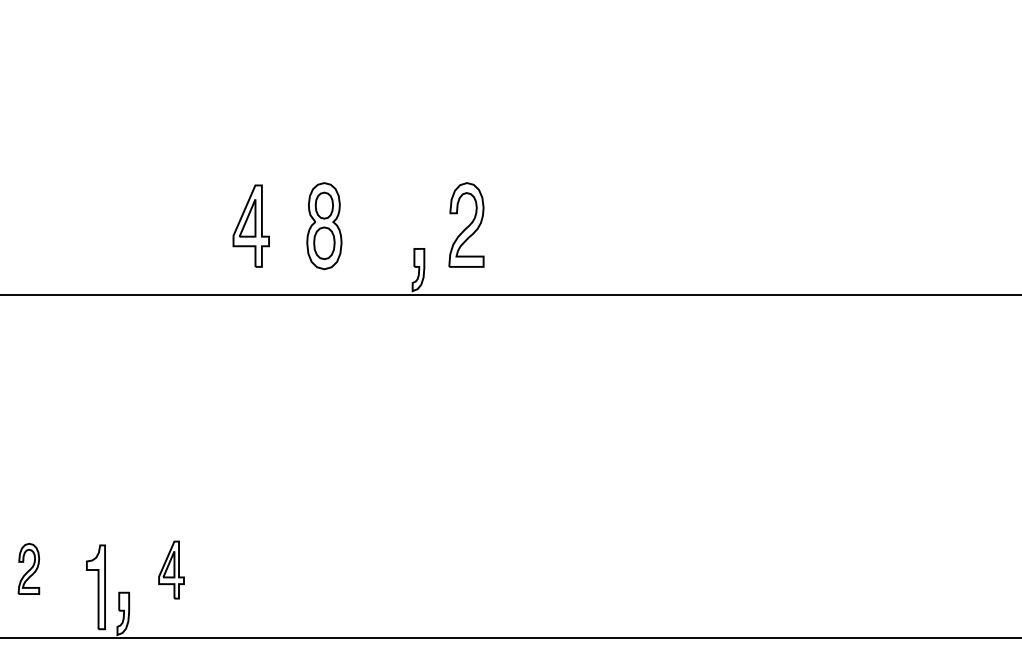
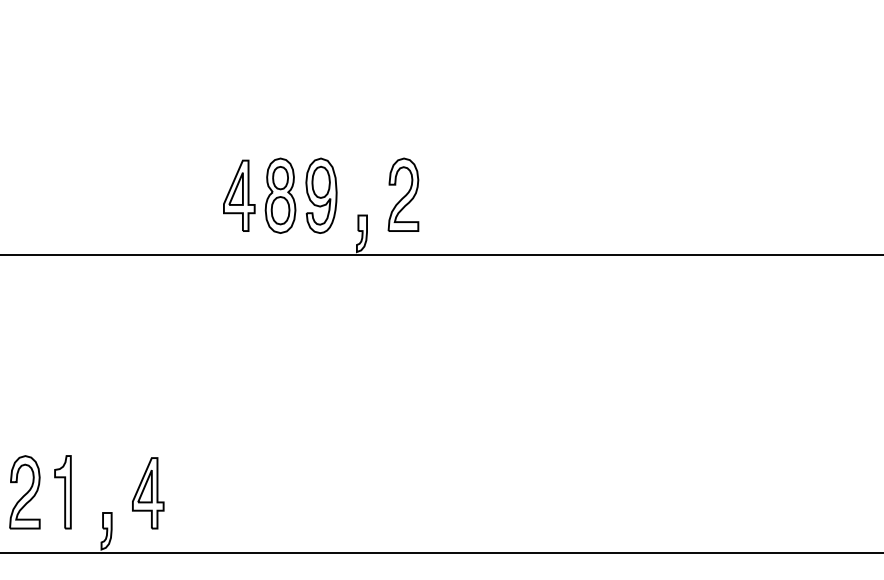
part: (251, 225) -> (239, 195), moved
part: (371, 225) -> (321, 195), added
part: (28, 569) -> (24, 492), size x1.67
part: (171, 570) -> (148, 493), size x1.43
part: (95, 587) -> (62, 492), moved

